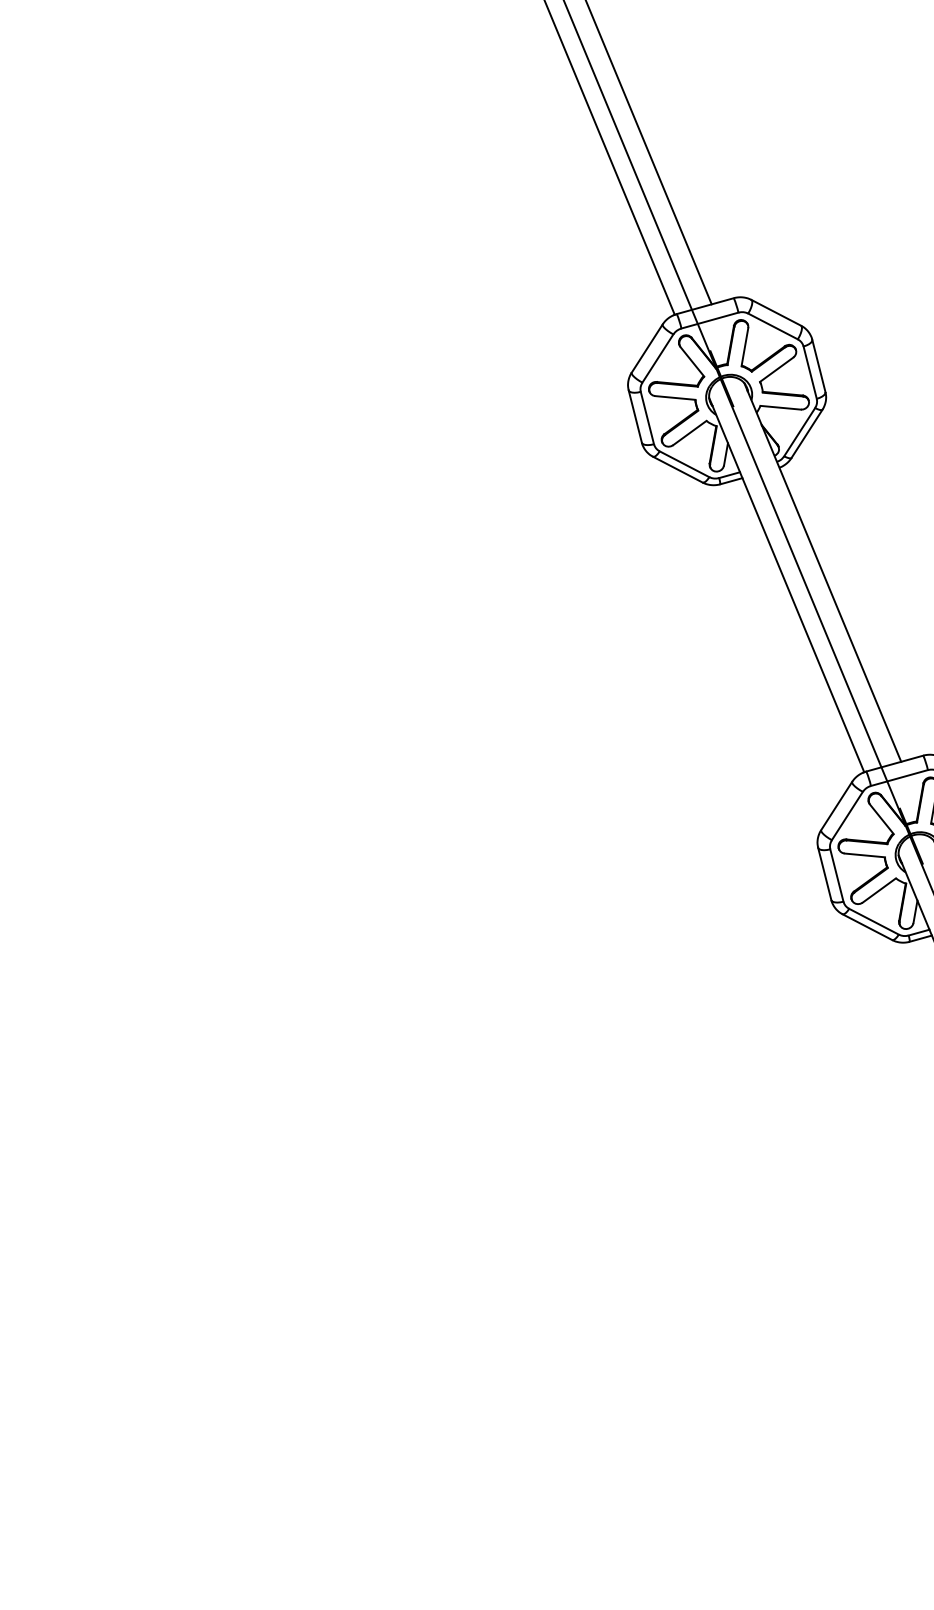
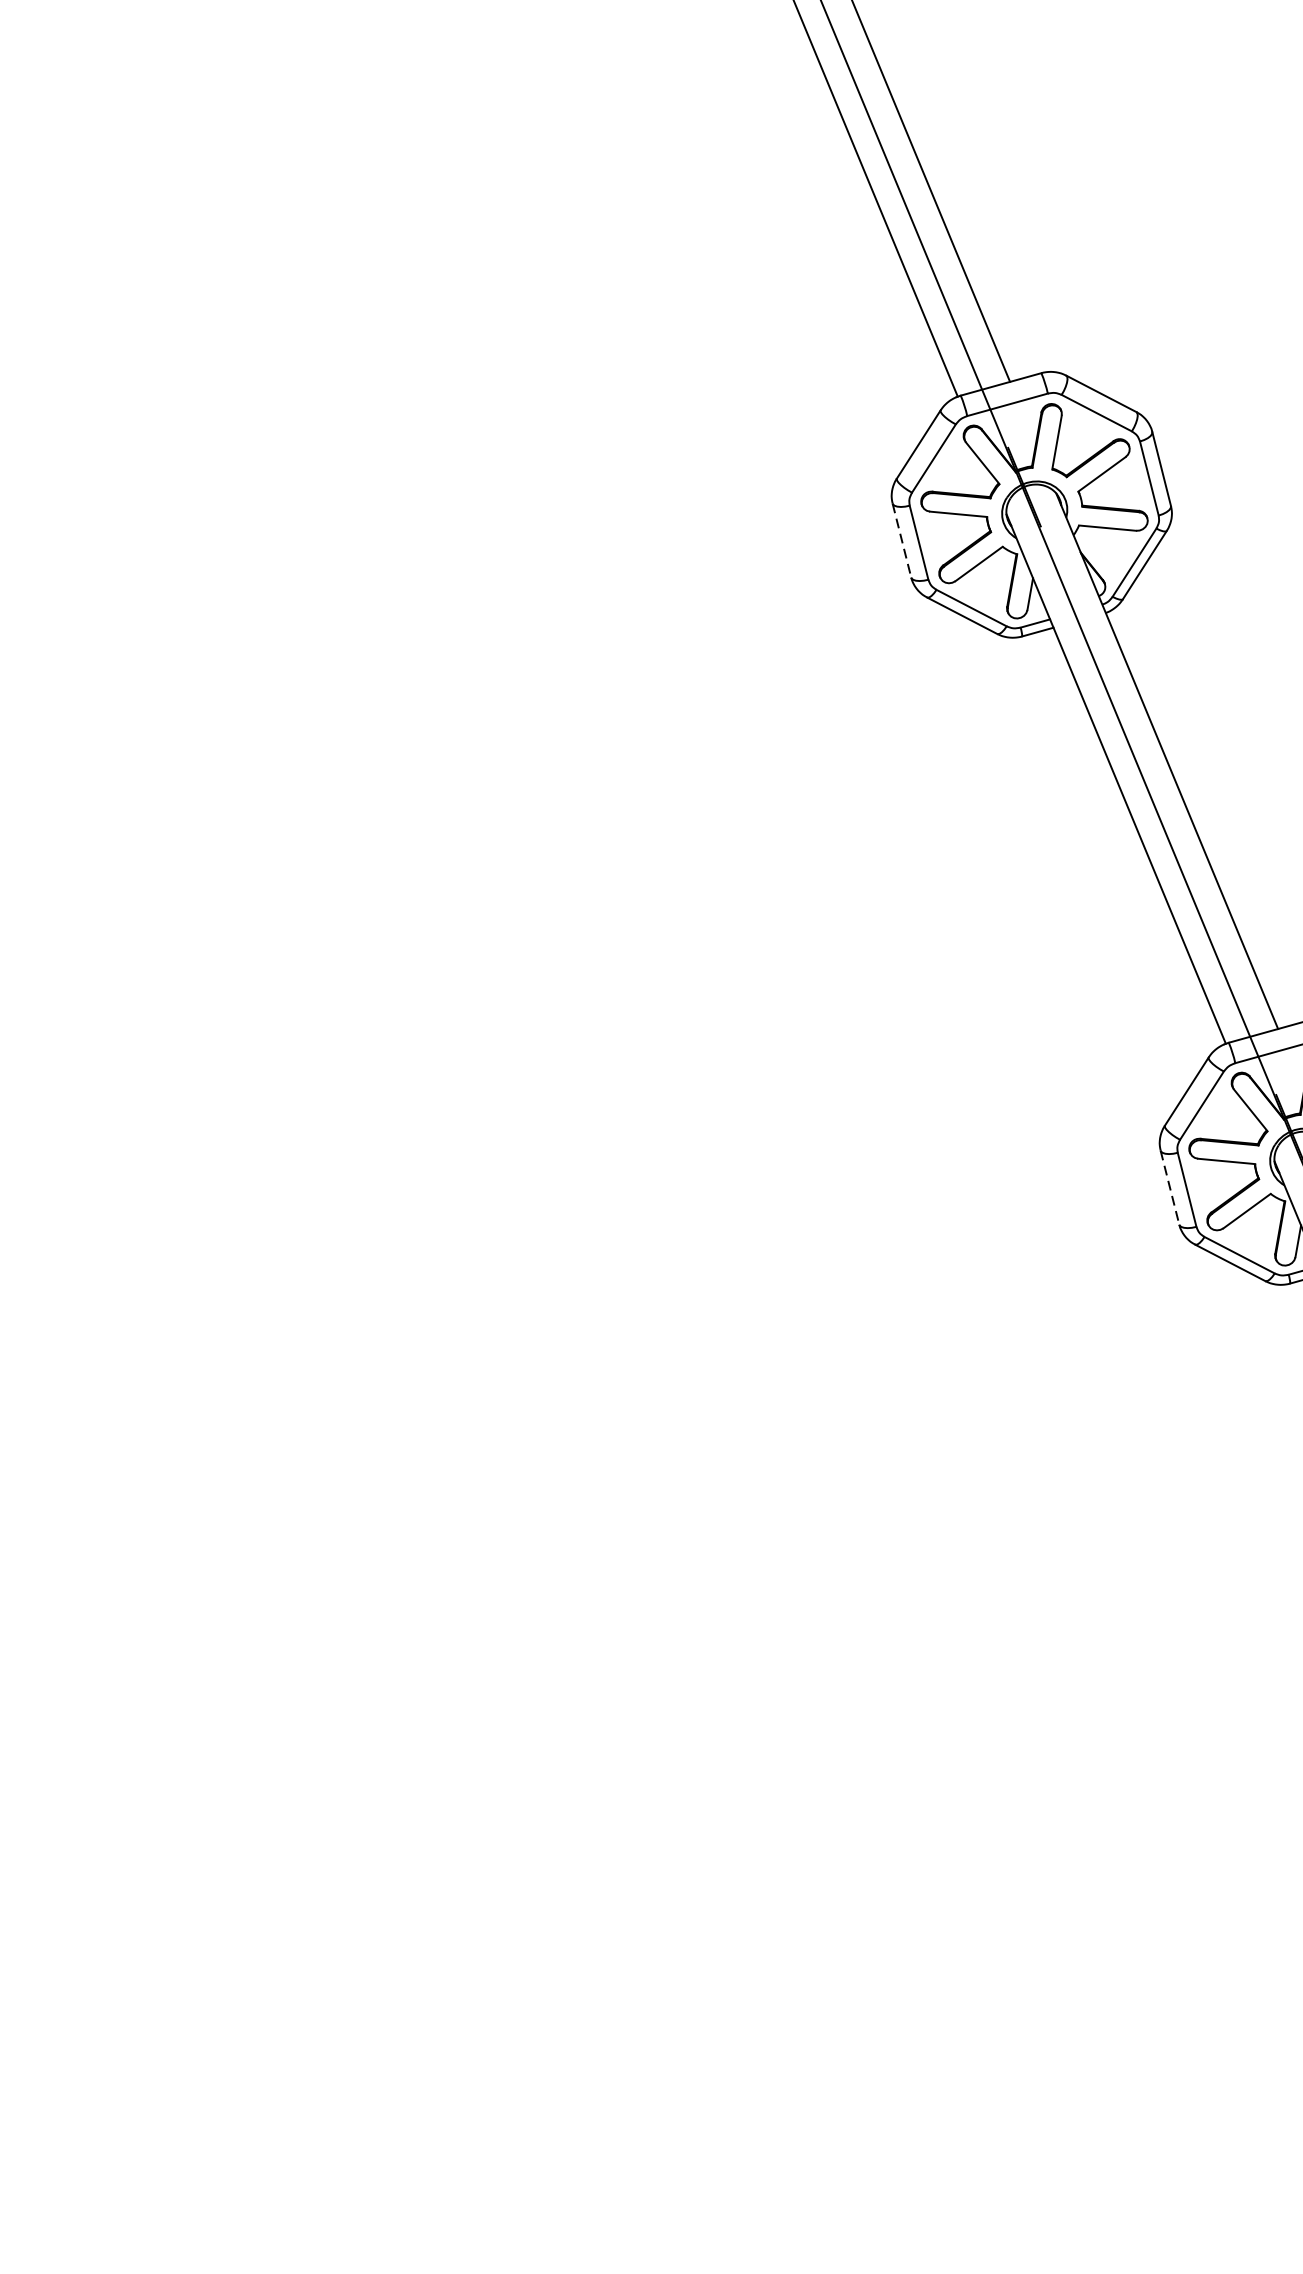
line: (635, 416) -> (902, 540), solid -> dashed
line: (824, 874) -> (1169, 1188), solid -> dashed

